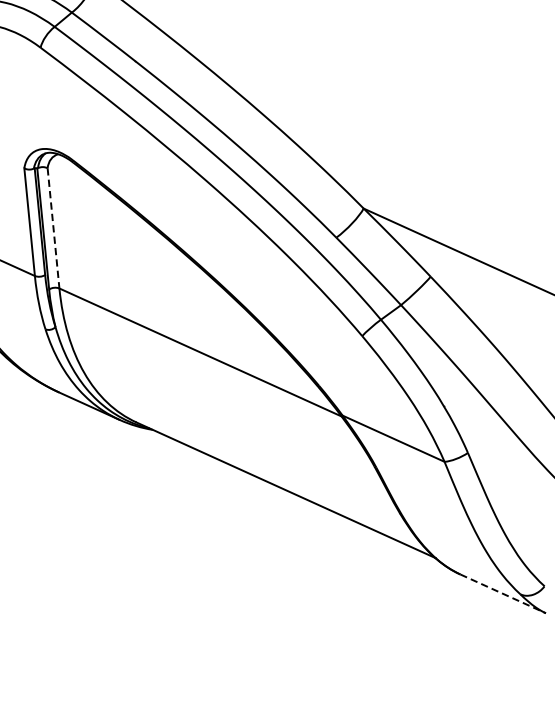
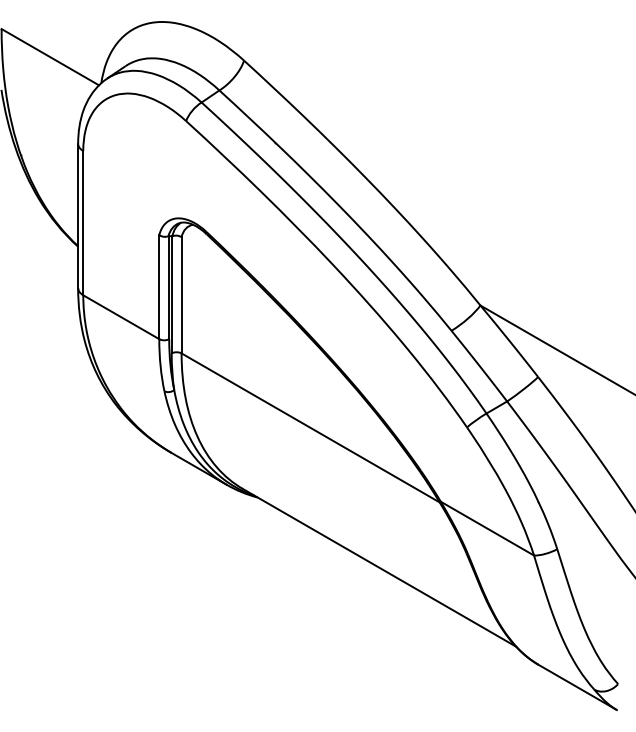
line: (53, 228) -> (181, 295), dashed -> solid
line: (503, 593) -> (578, 687), dashed -> solid

